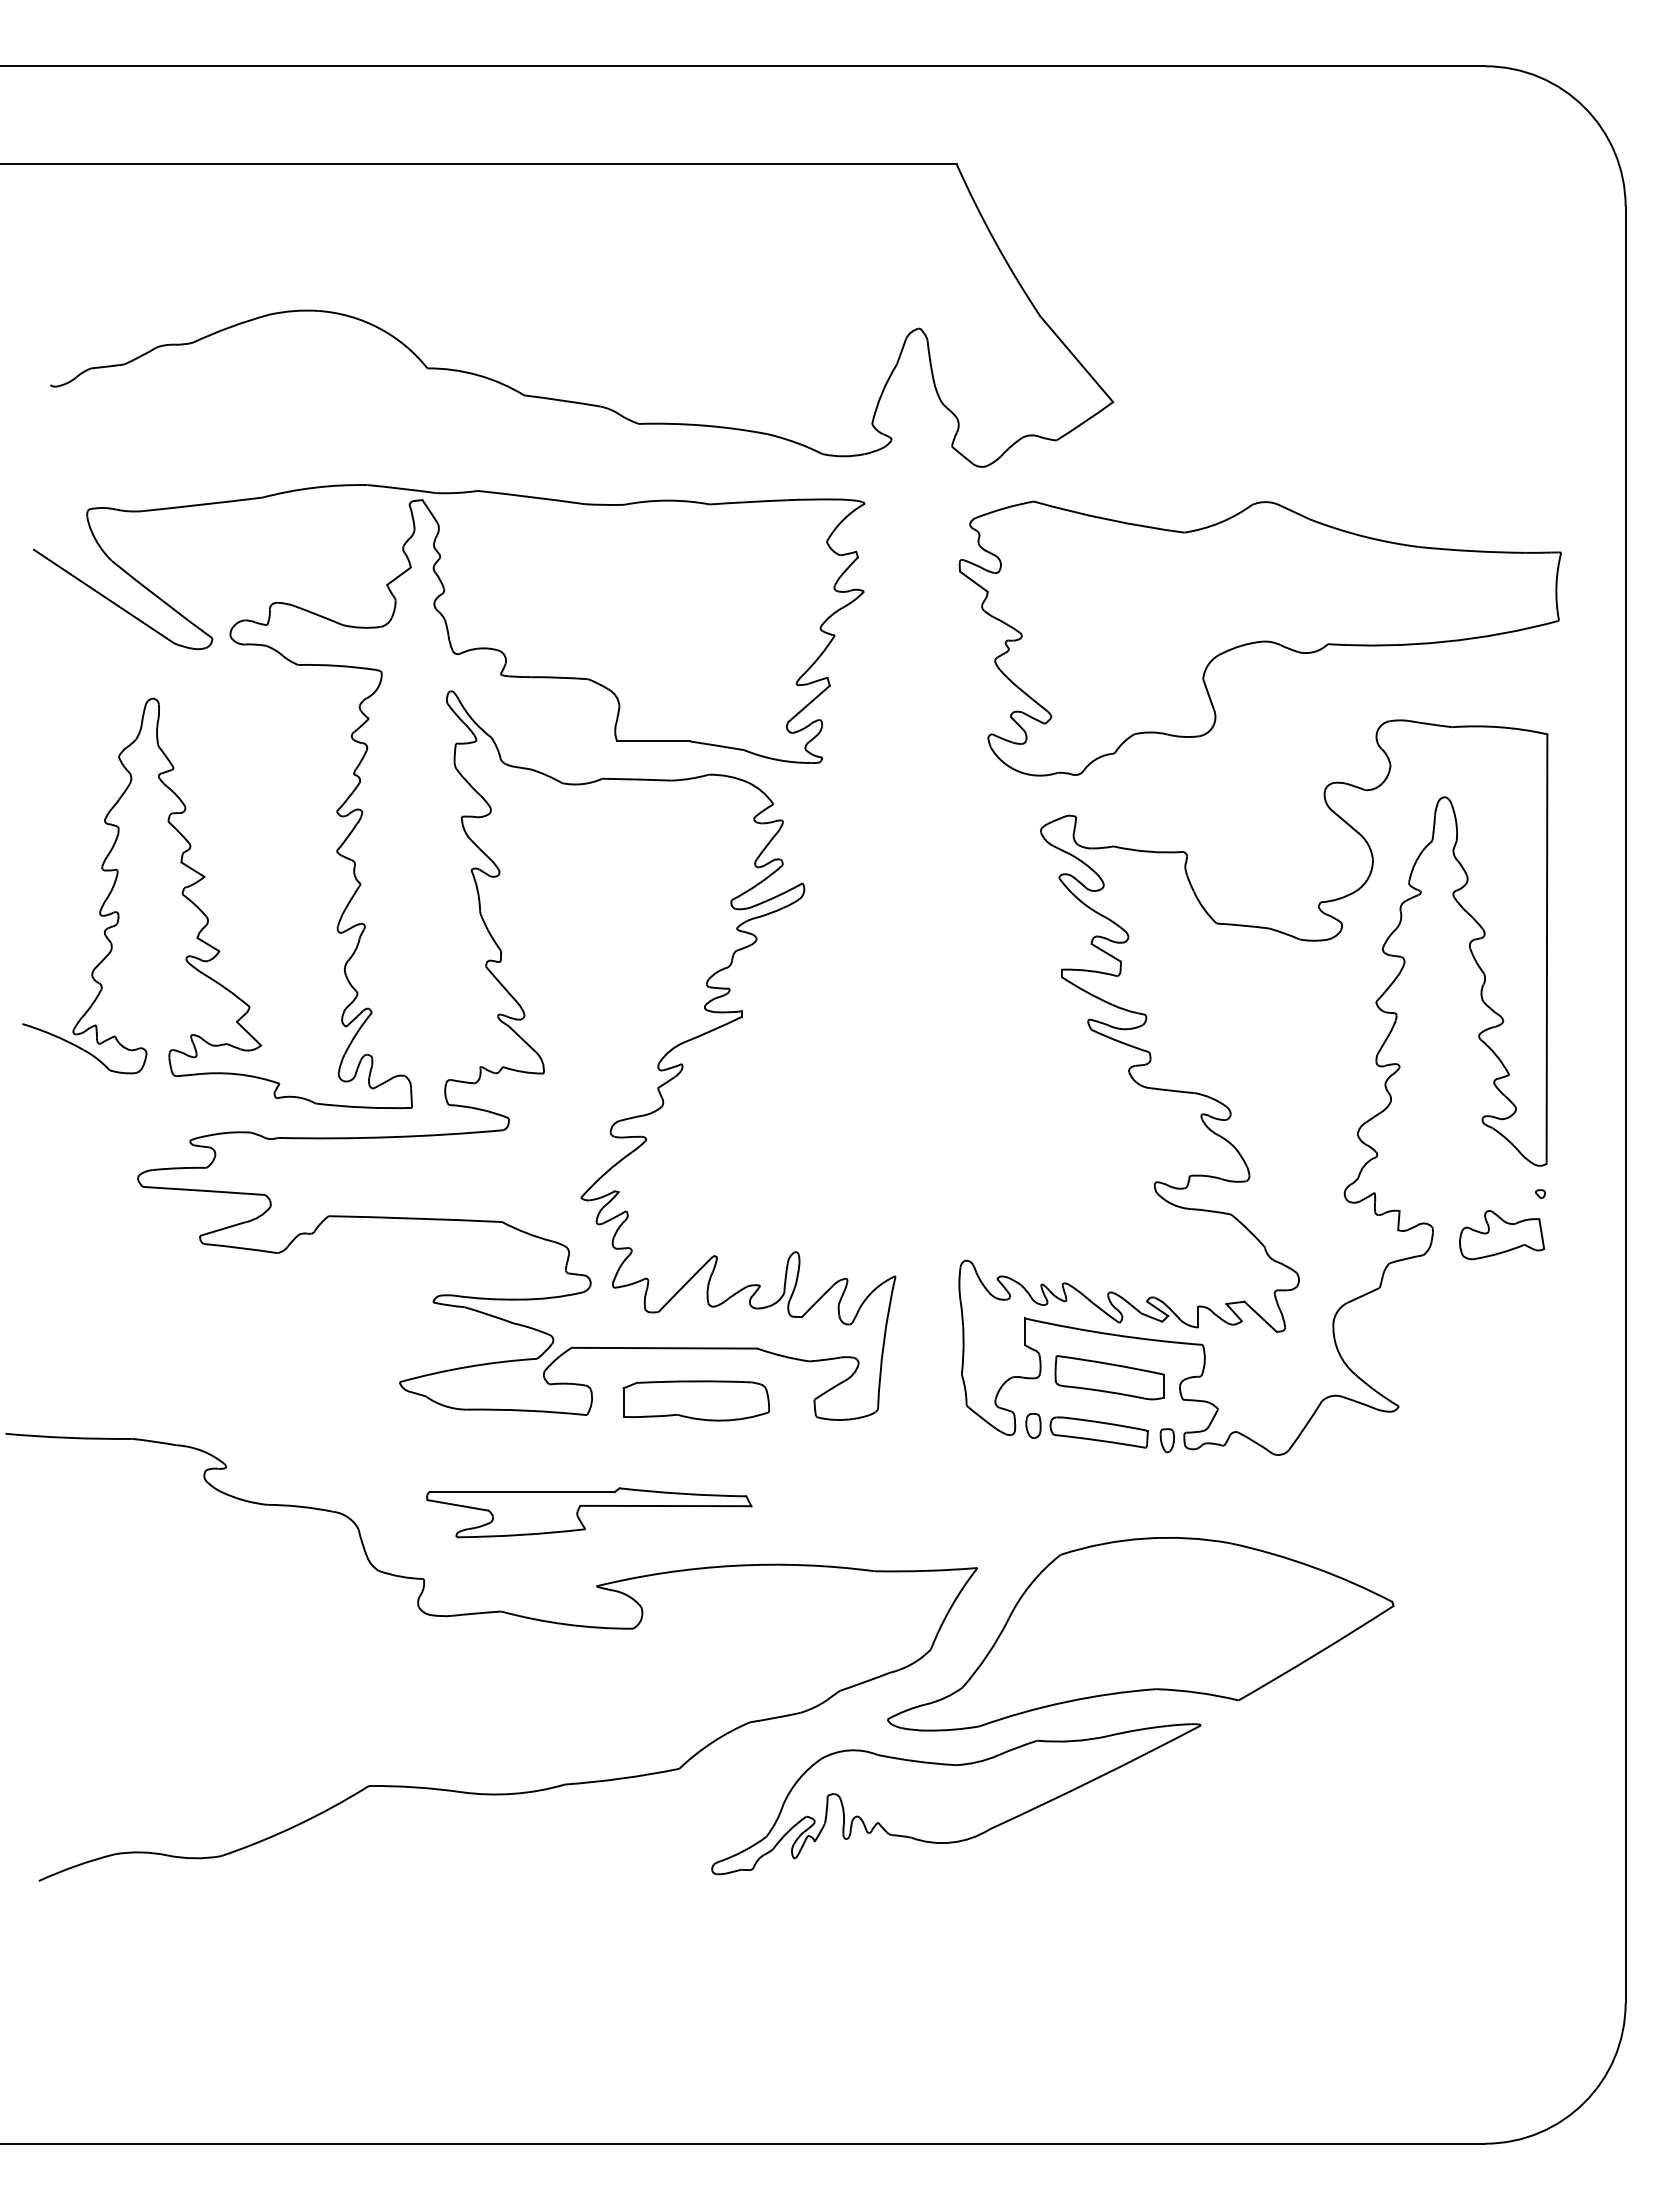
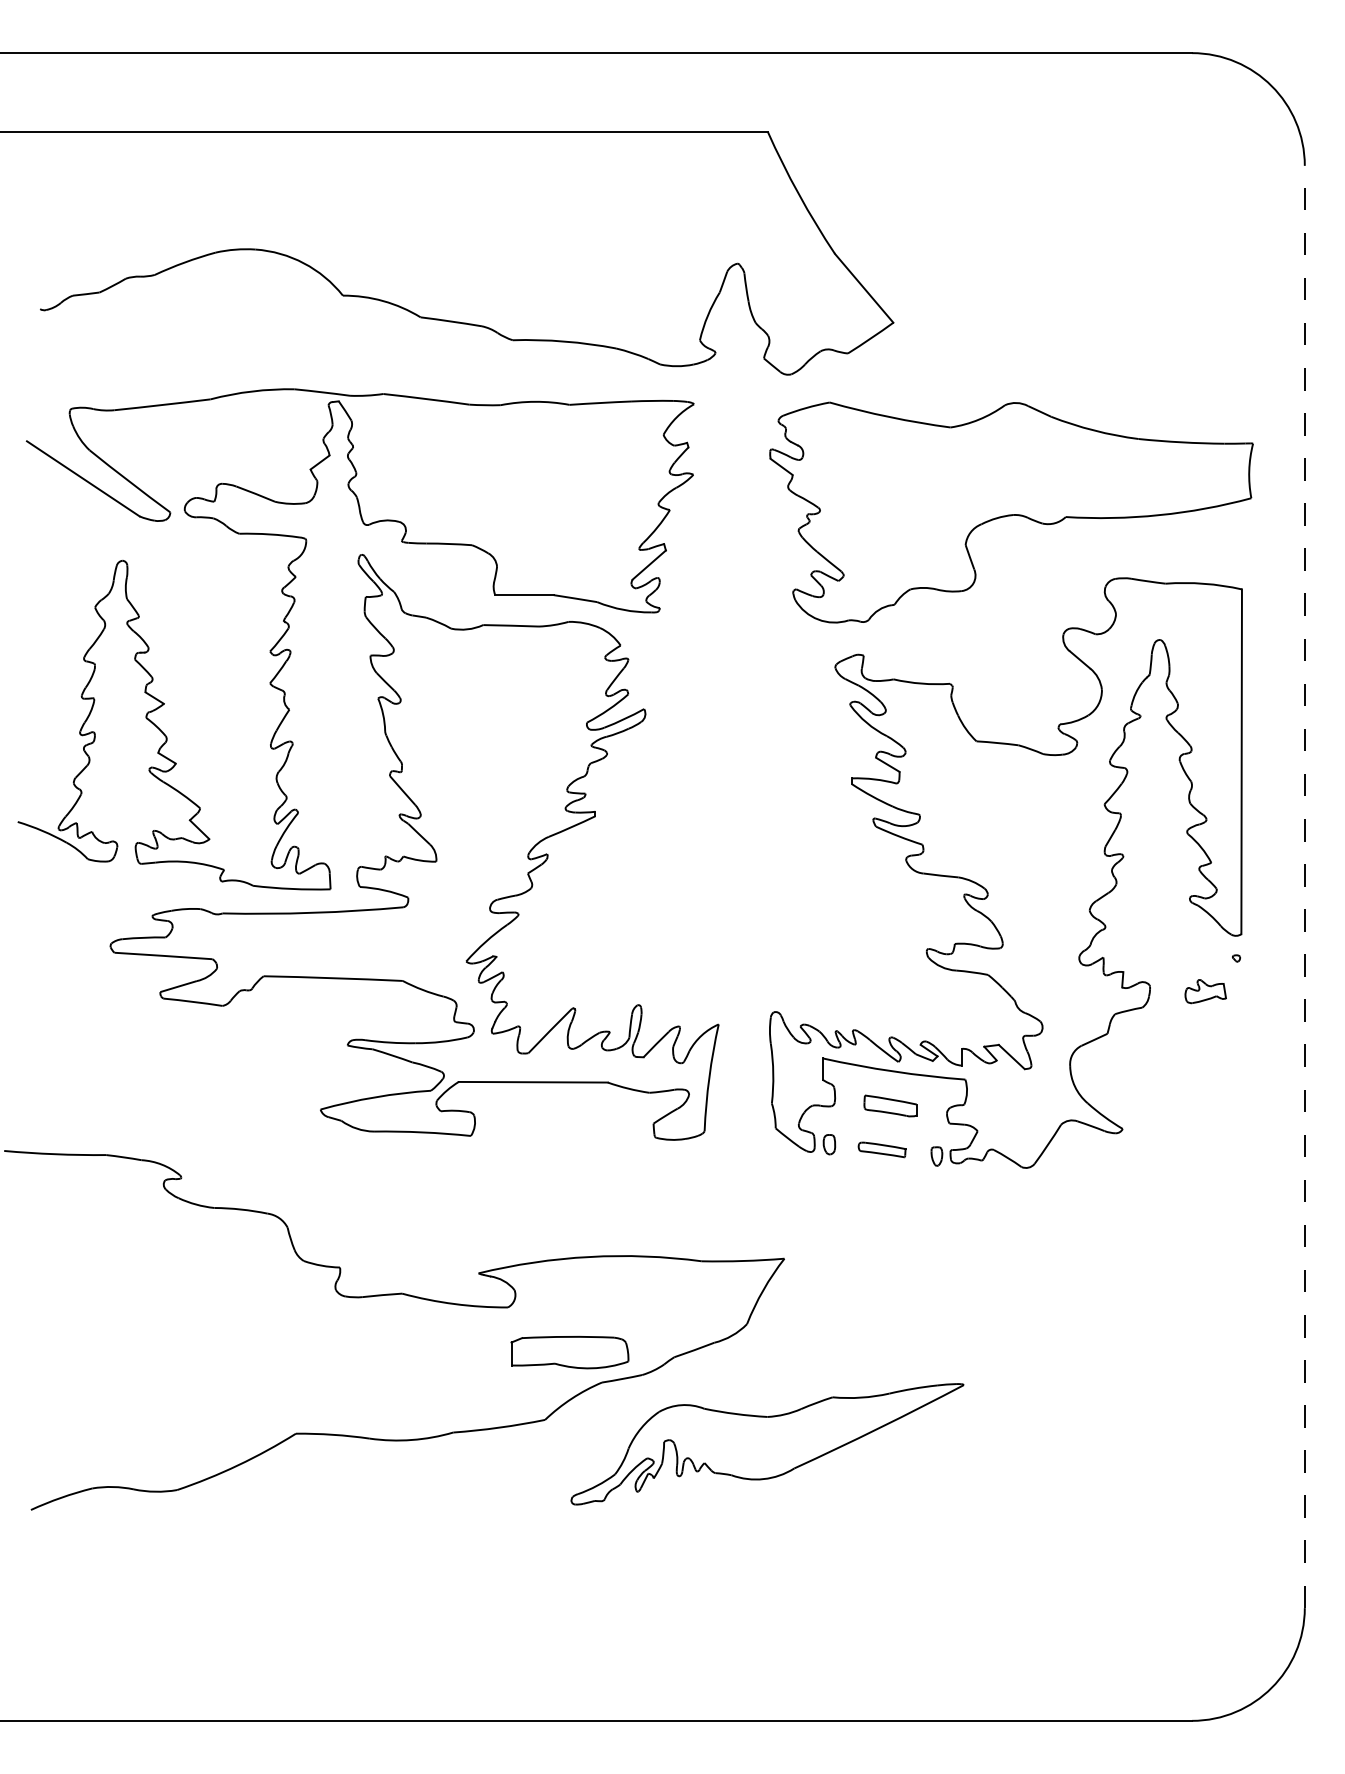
line: (1625, 1104) -> (1304, 886), solid -> dashed
part: (1502, 1235) -> (1205, 991), size x0.6
part: (1109, 1377) -> (890, 1105), size x0.6
part: (696, 1400) -> (570, 1352), moved
part: (1098, 1432) -> (881, 1149), size x0.6
part: (589, 1512) -> (473, 1214), removed
part: (1140, 1634) -> (915, 1312), removed

